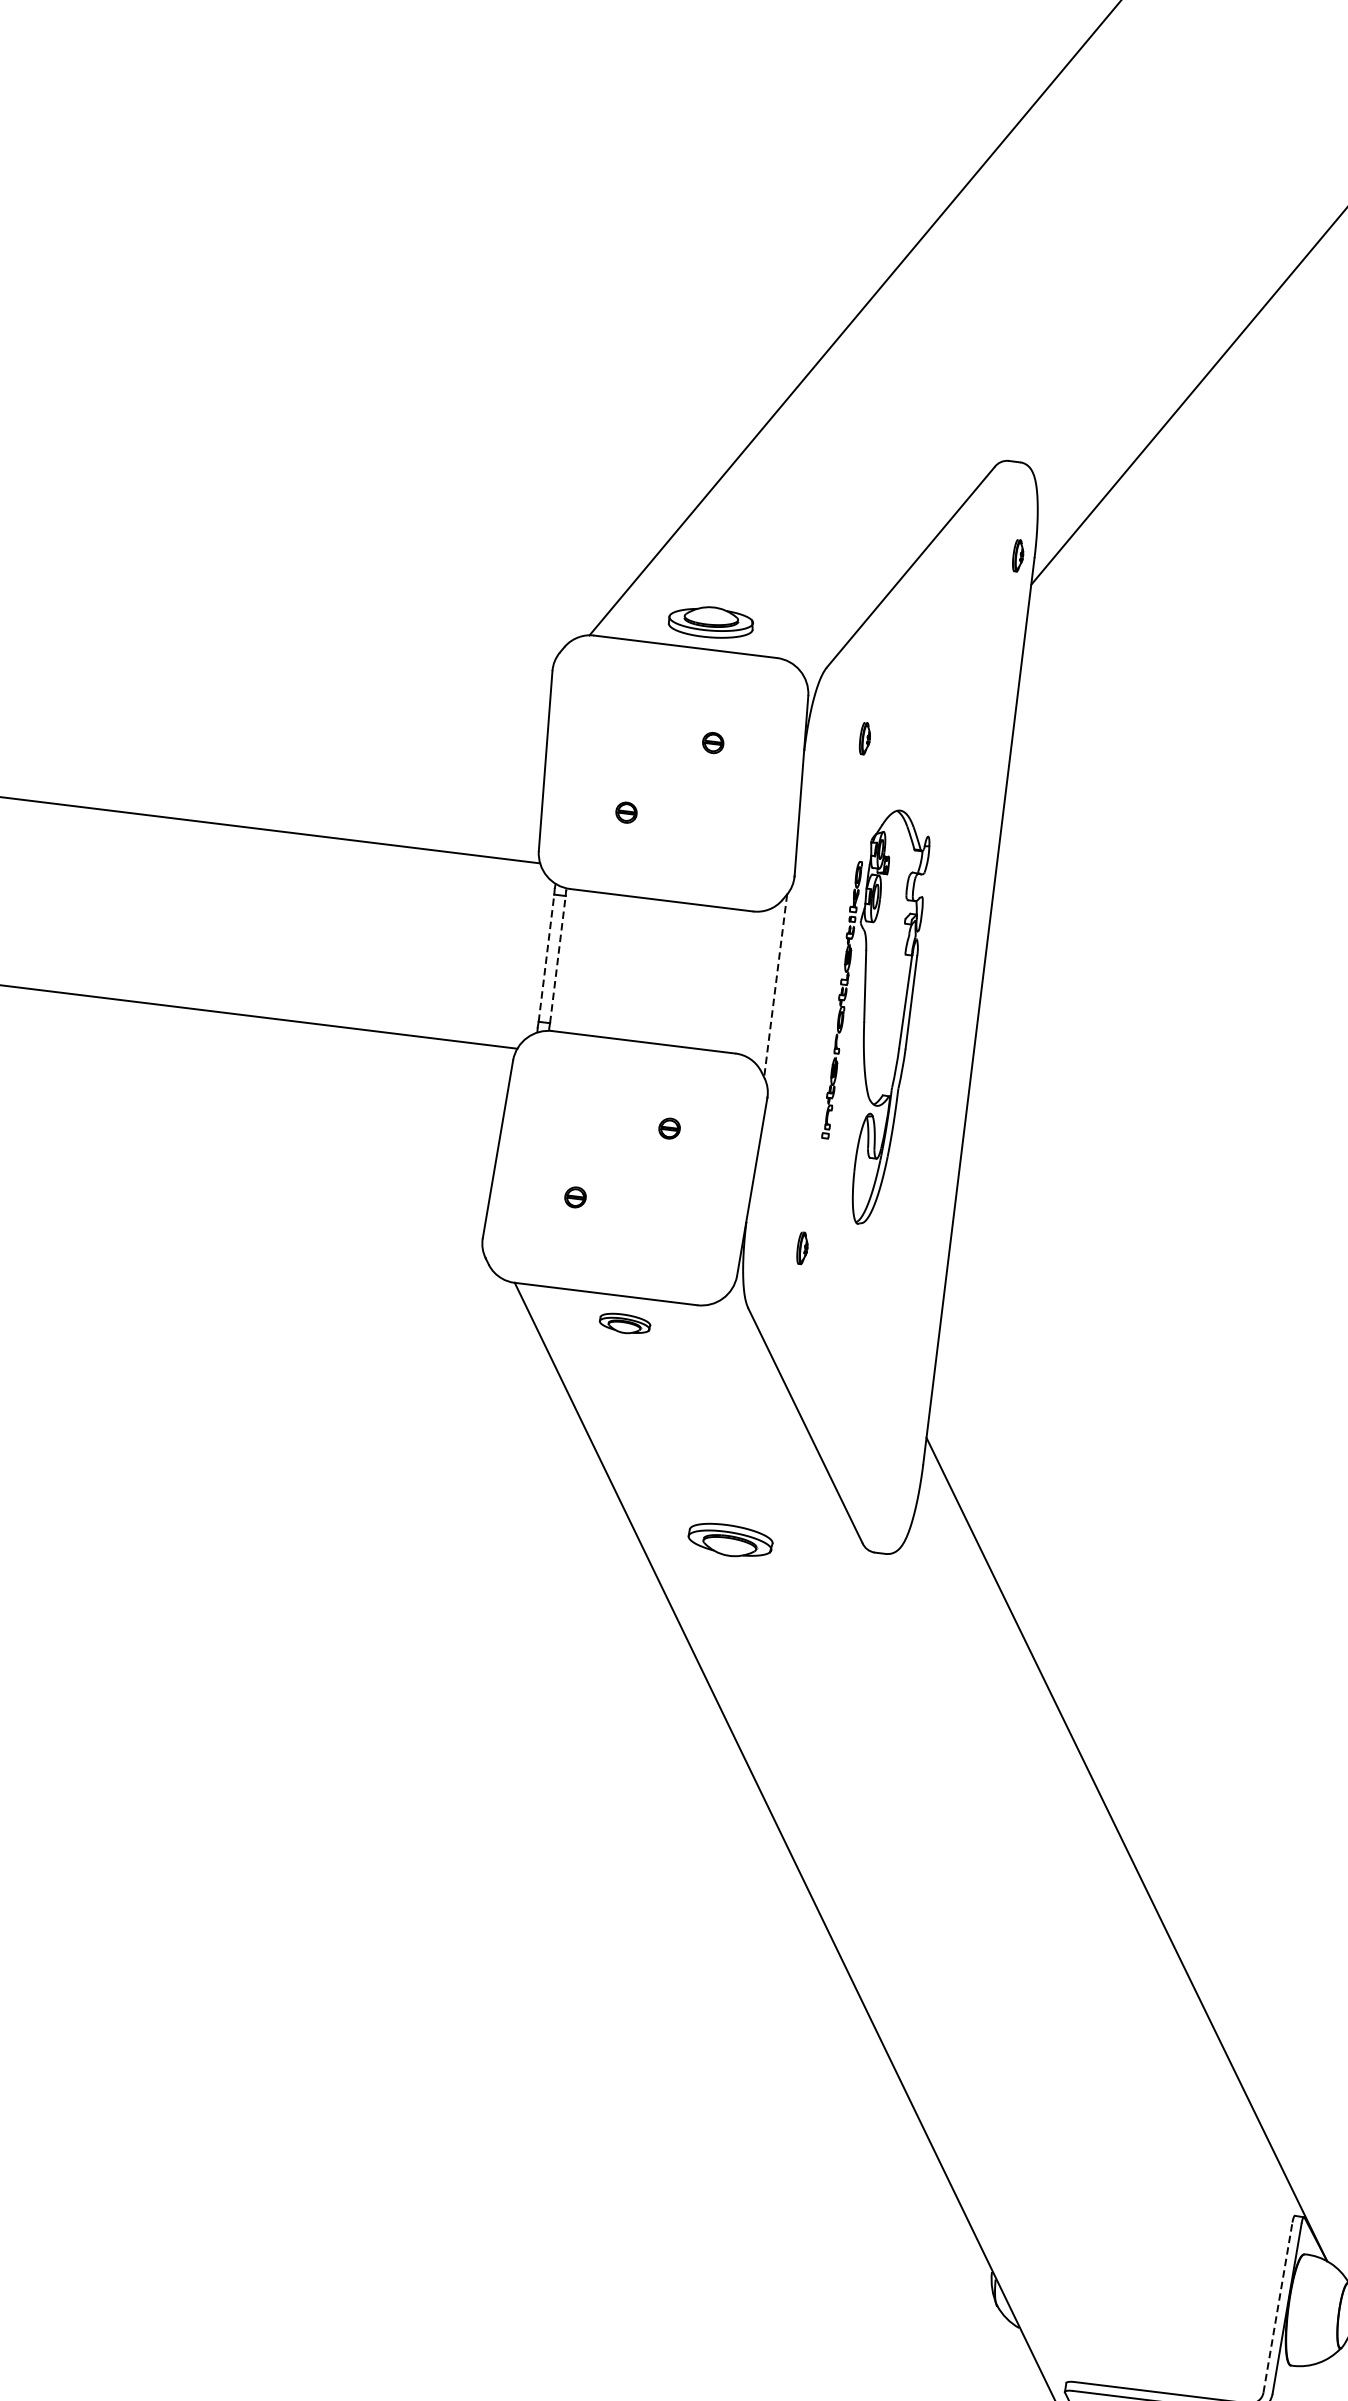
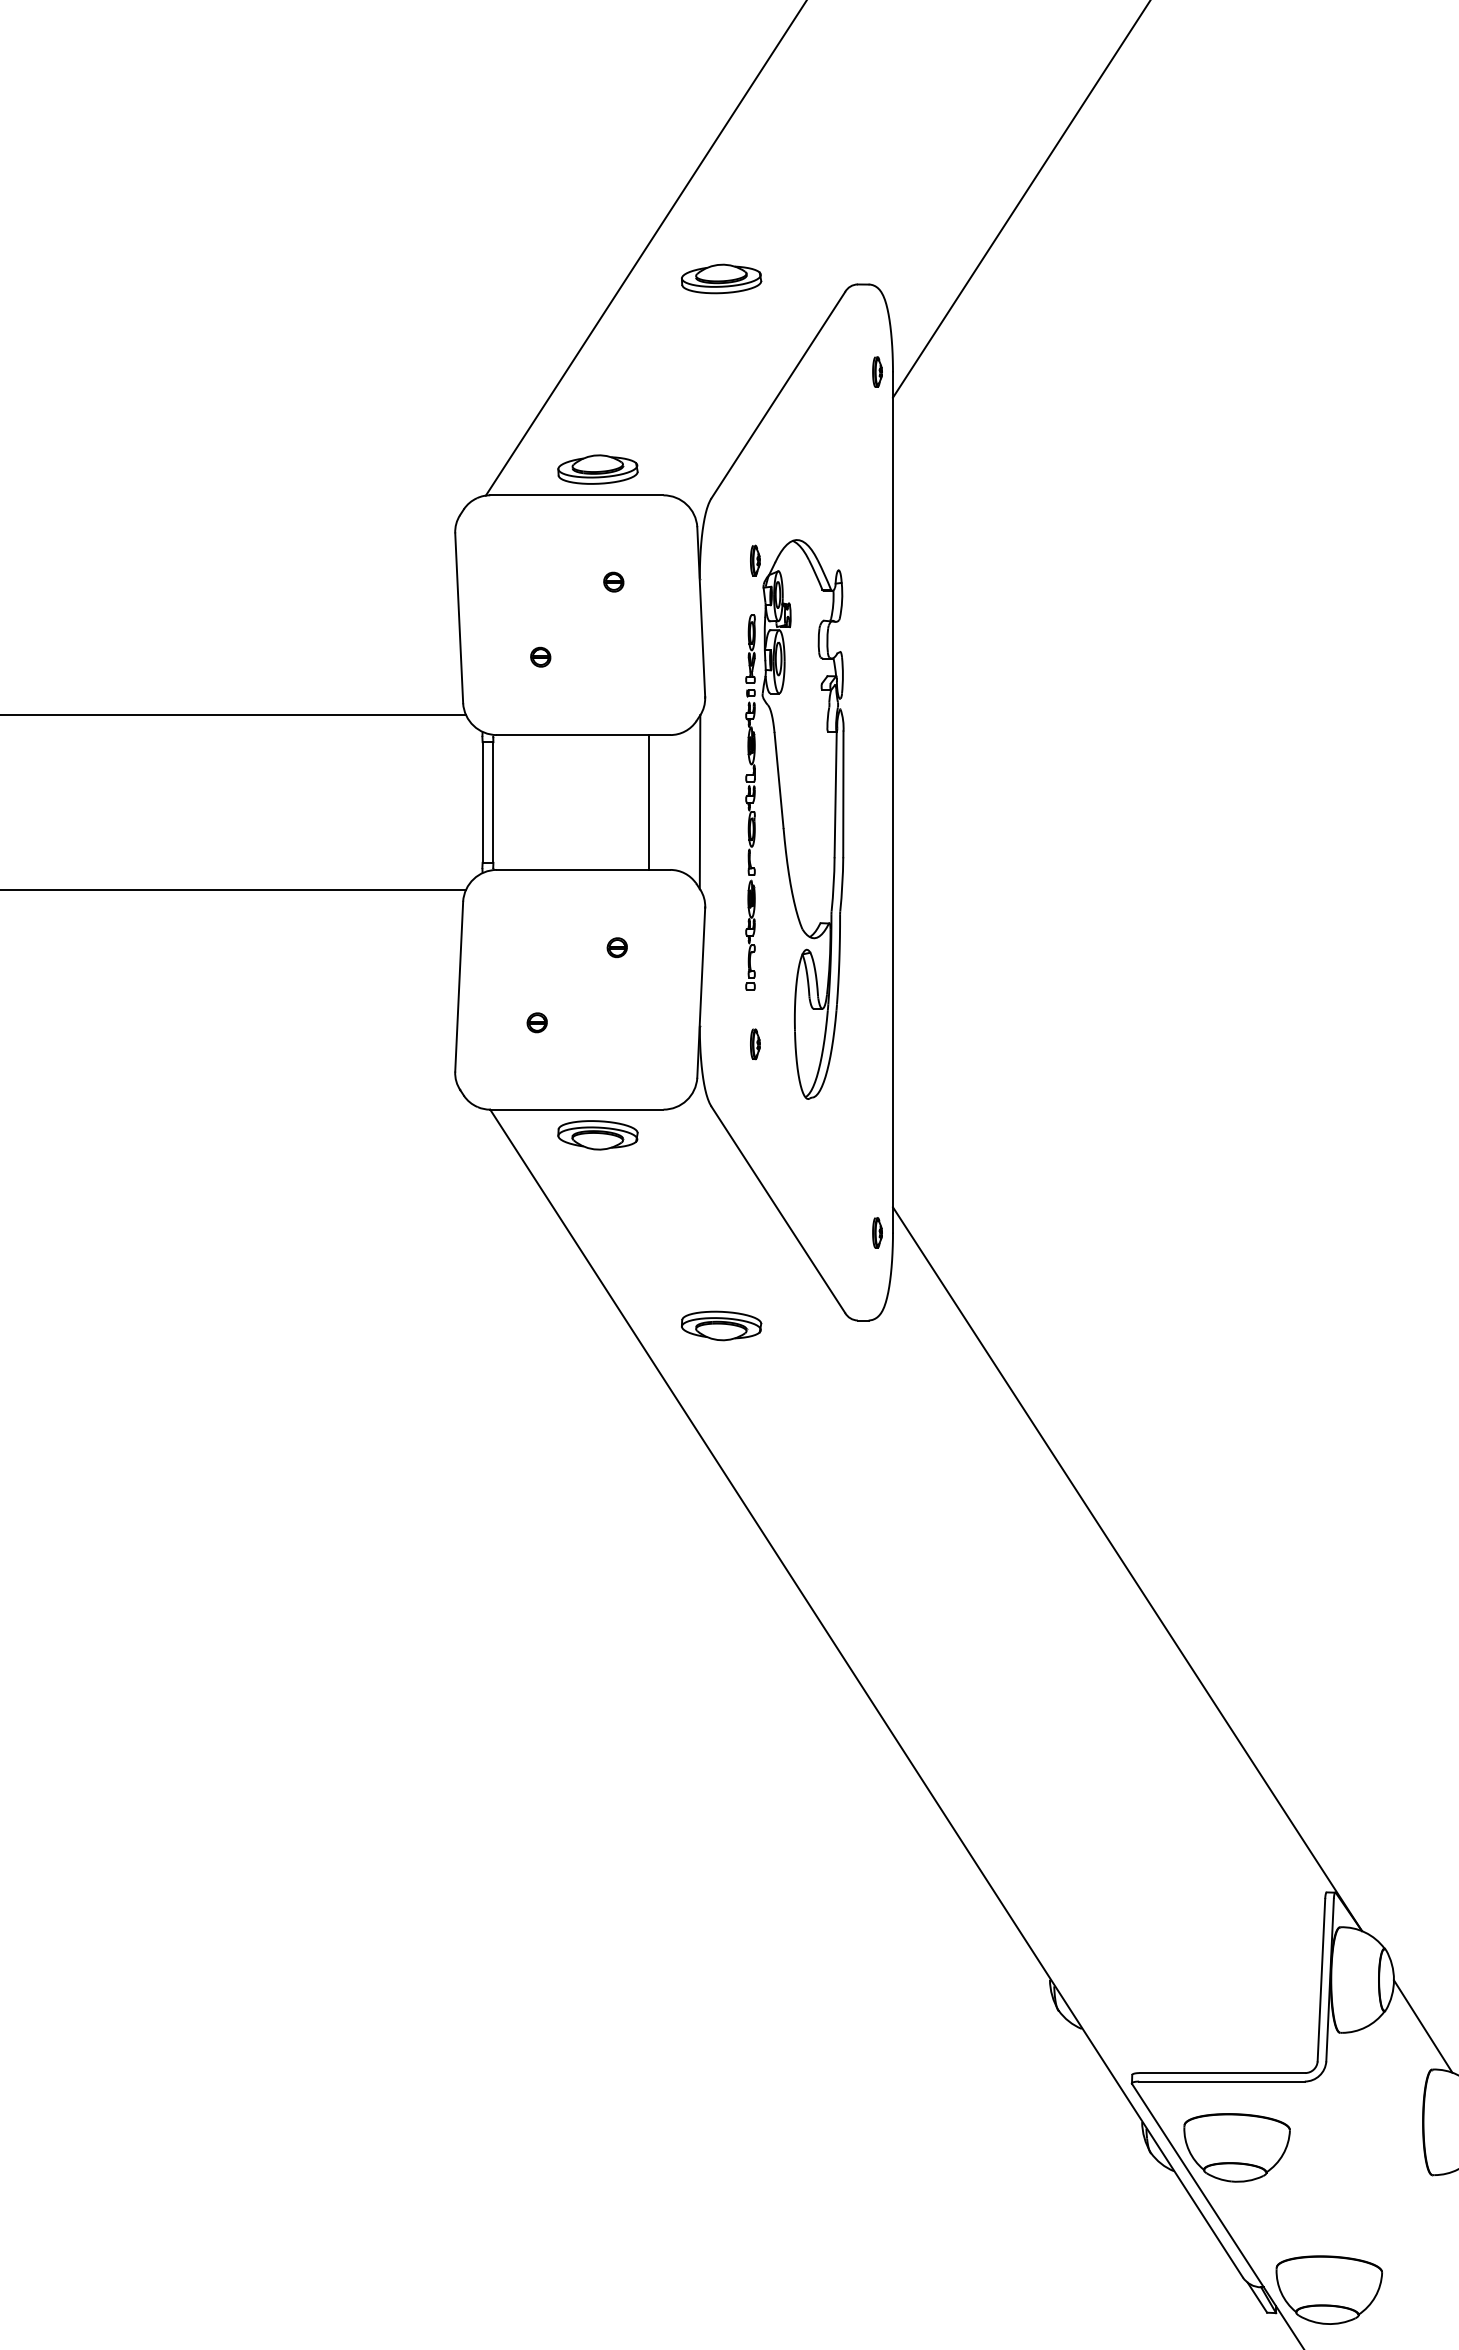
part: (865, 436) -> (721, 278), added
line: (546, 958) -> (482, 802), dashed -> solid
line: (557, 959) -> (493, 802), dashed -> solid
line: (721, 979) -> (648, 802), added
line: (776, 986) -> (700, 802), dashed -> solid
part: (872, 1016) -> (794, 819), size x1.43
part: (624, 1323) -> (597, 1135), size x1.67
part: (906, 1462) -> (877, 1232), added
line: (1278, 2306) -> (1321, 1979), dashed -> solid

